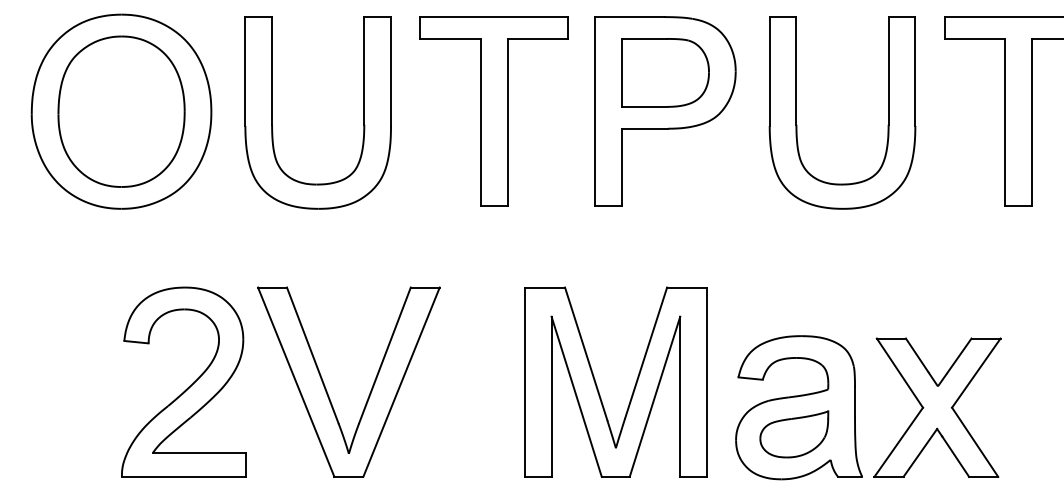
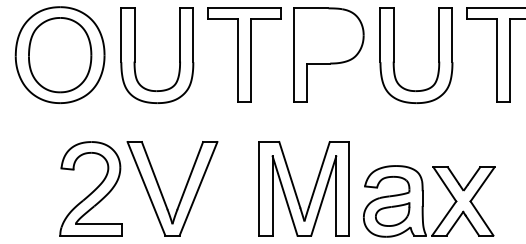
part: (664, 71) -> (328, 35), removed

